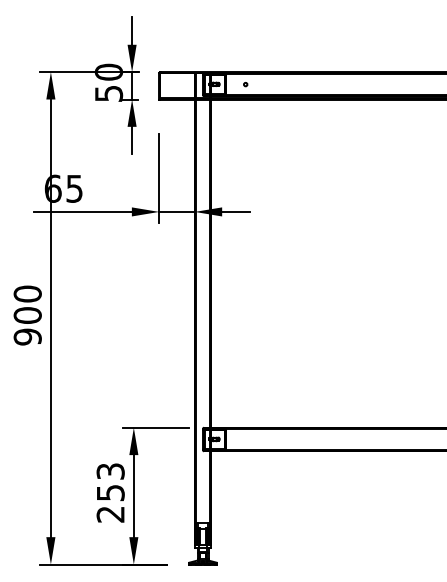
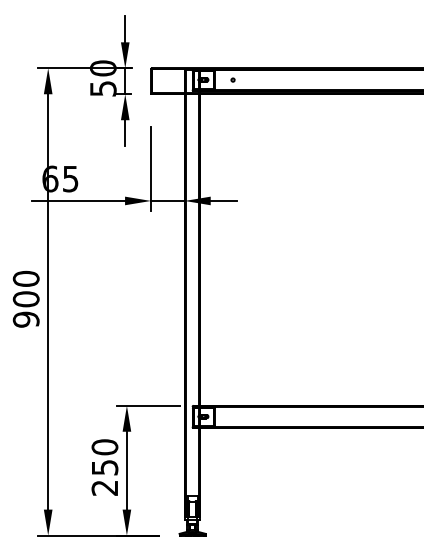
text: (110, 471) -> (104, 447), 253 -> 250

